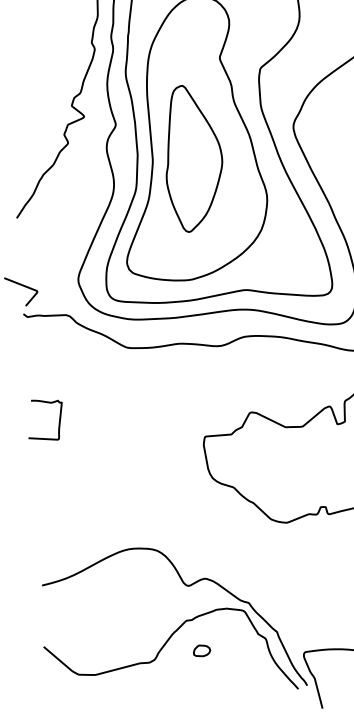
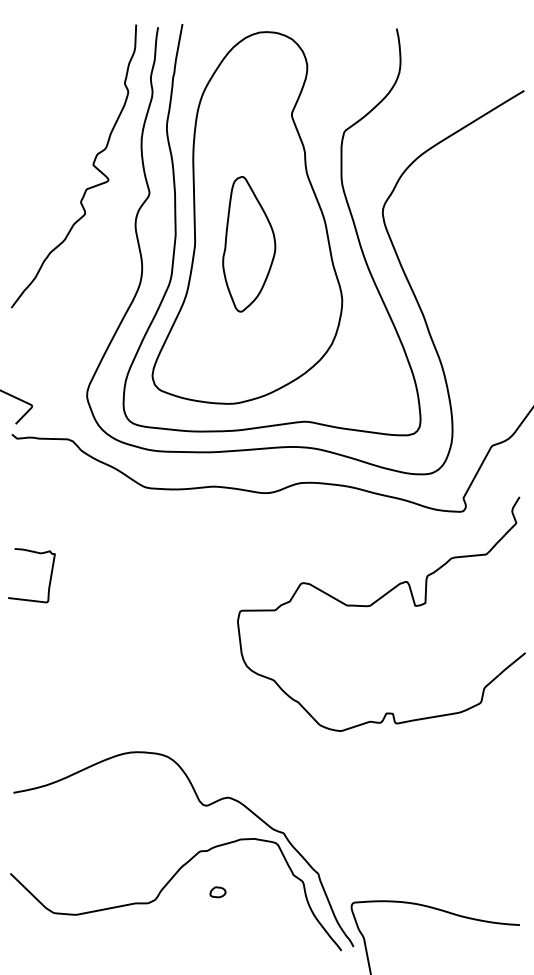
part: (194, 158) -> (249, 244), size x0.7
part: (201, 651) -> (217, 892), size x0.7

